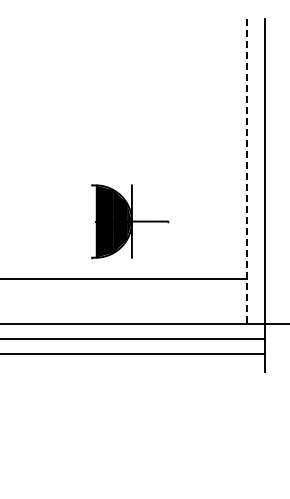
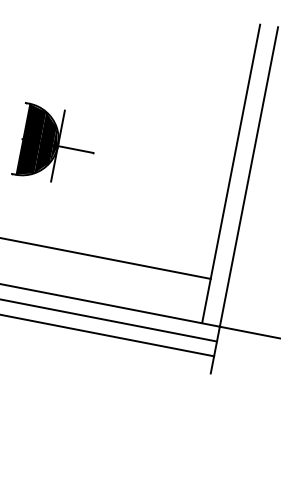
line: (247, 171) -> (231, 173), dashed -> solid
part: (130, 221) -> (56, 145), moved

